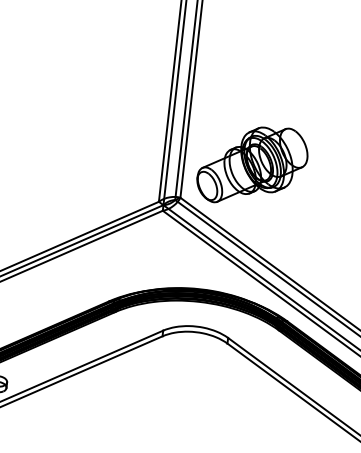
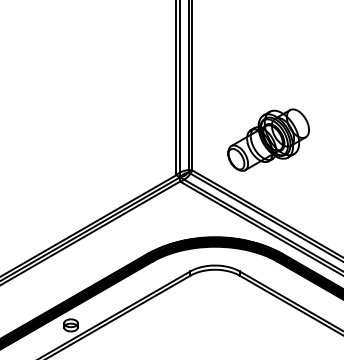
part: (252, 164) -> (268, 139), moved

